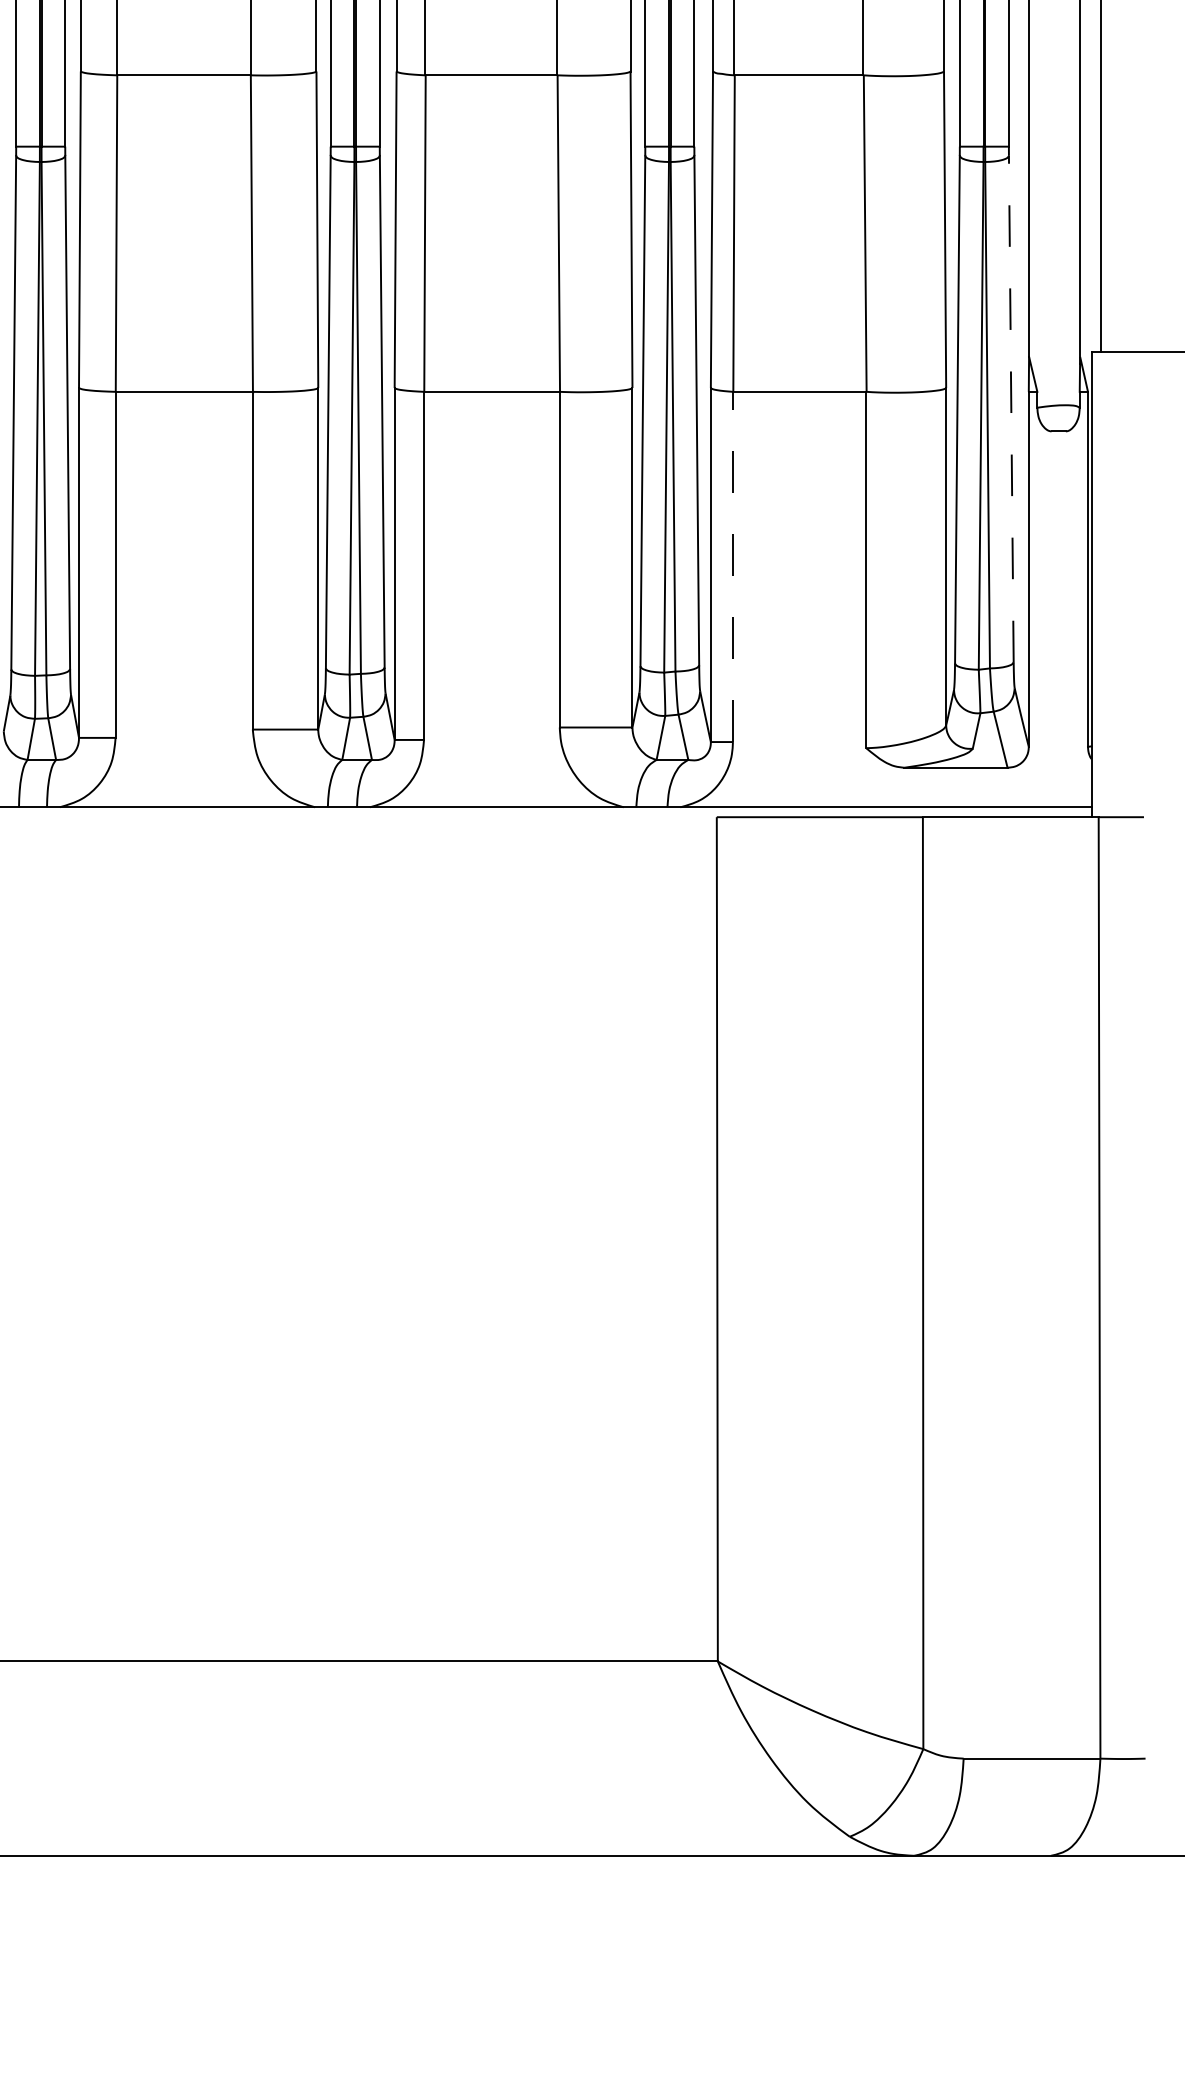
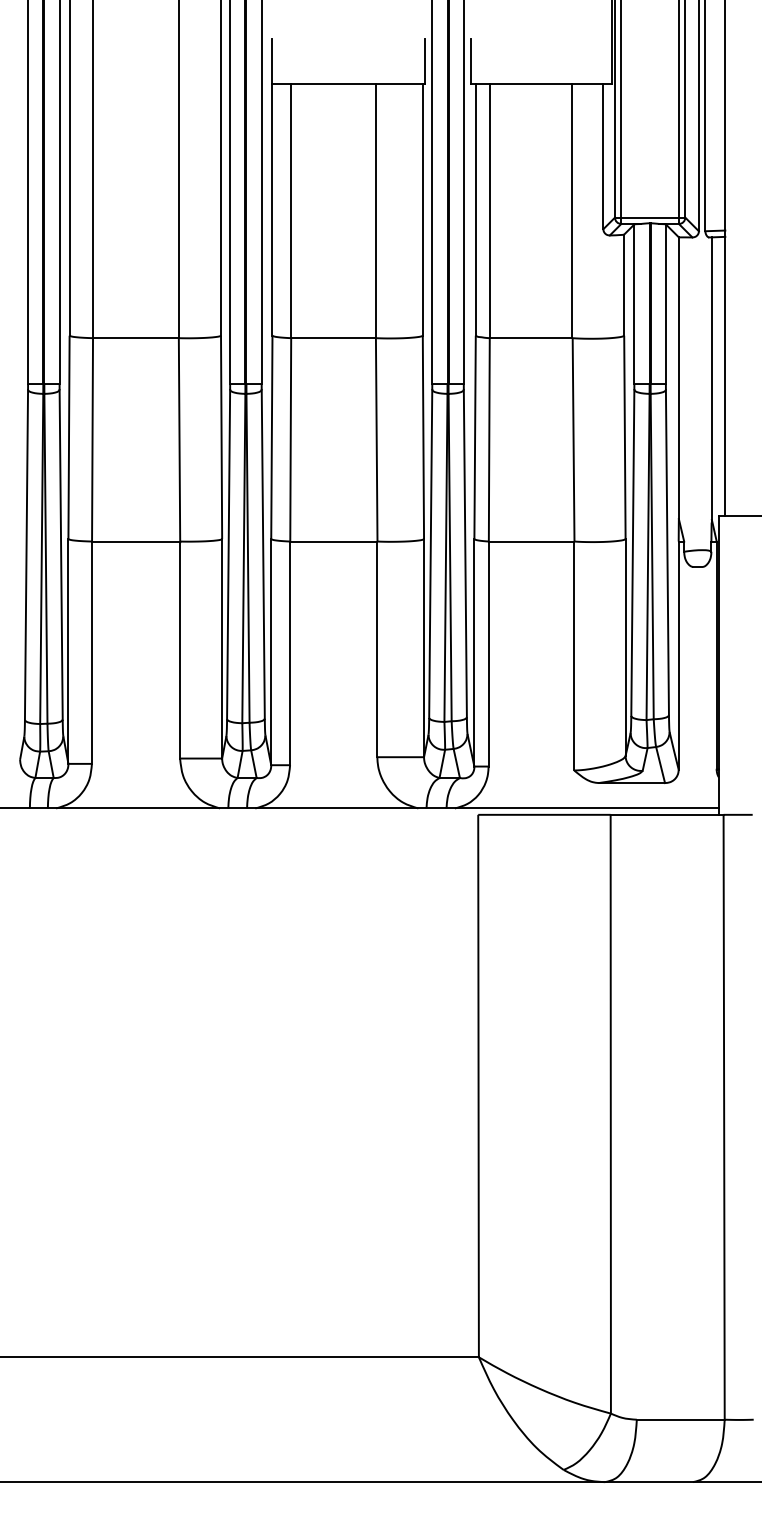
line: (1011, 408) -> (667, 552), dashed -> solid
line: (732, 566) -> (488, 653), dashed -> solid

